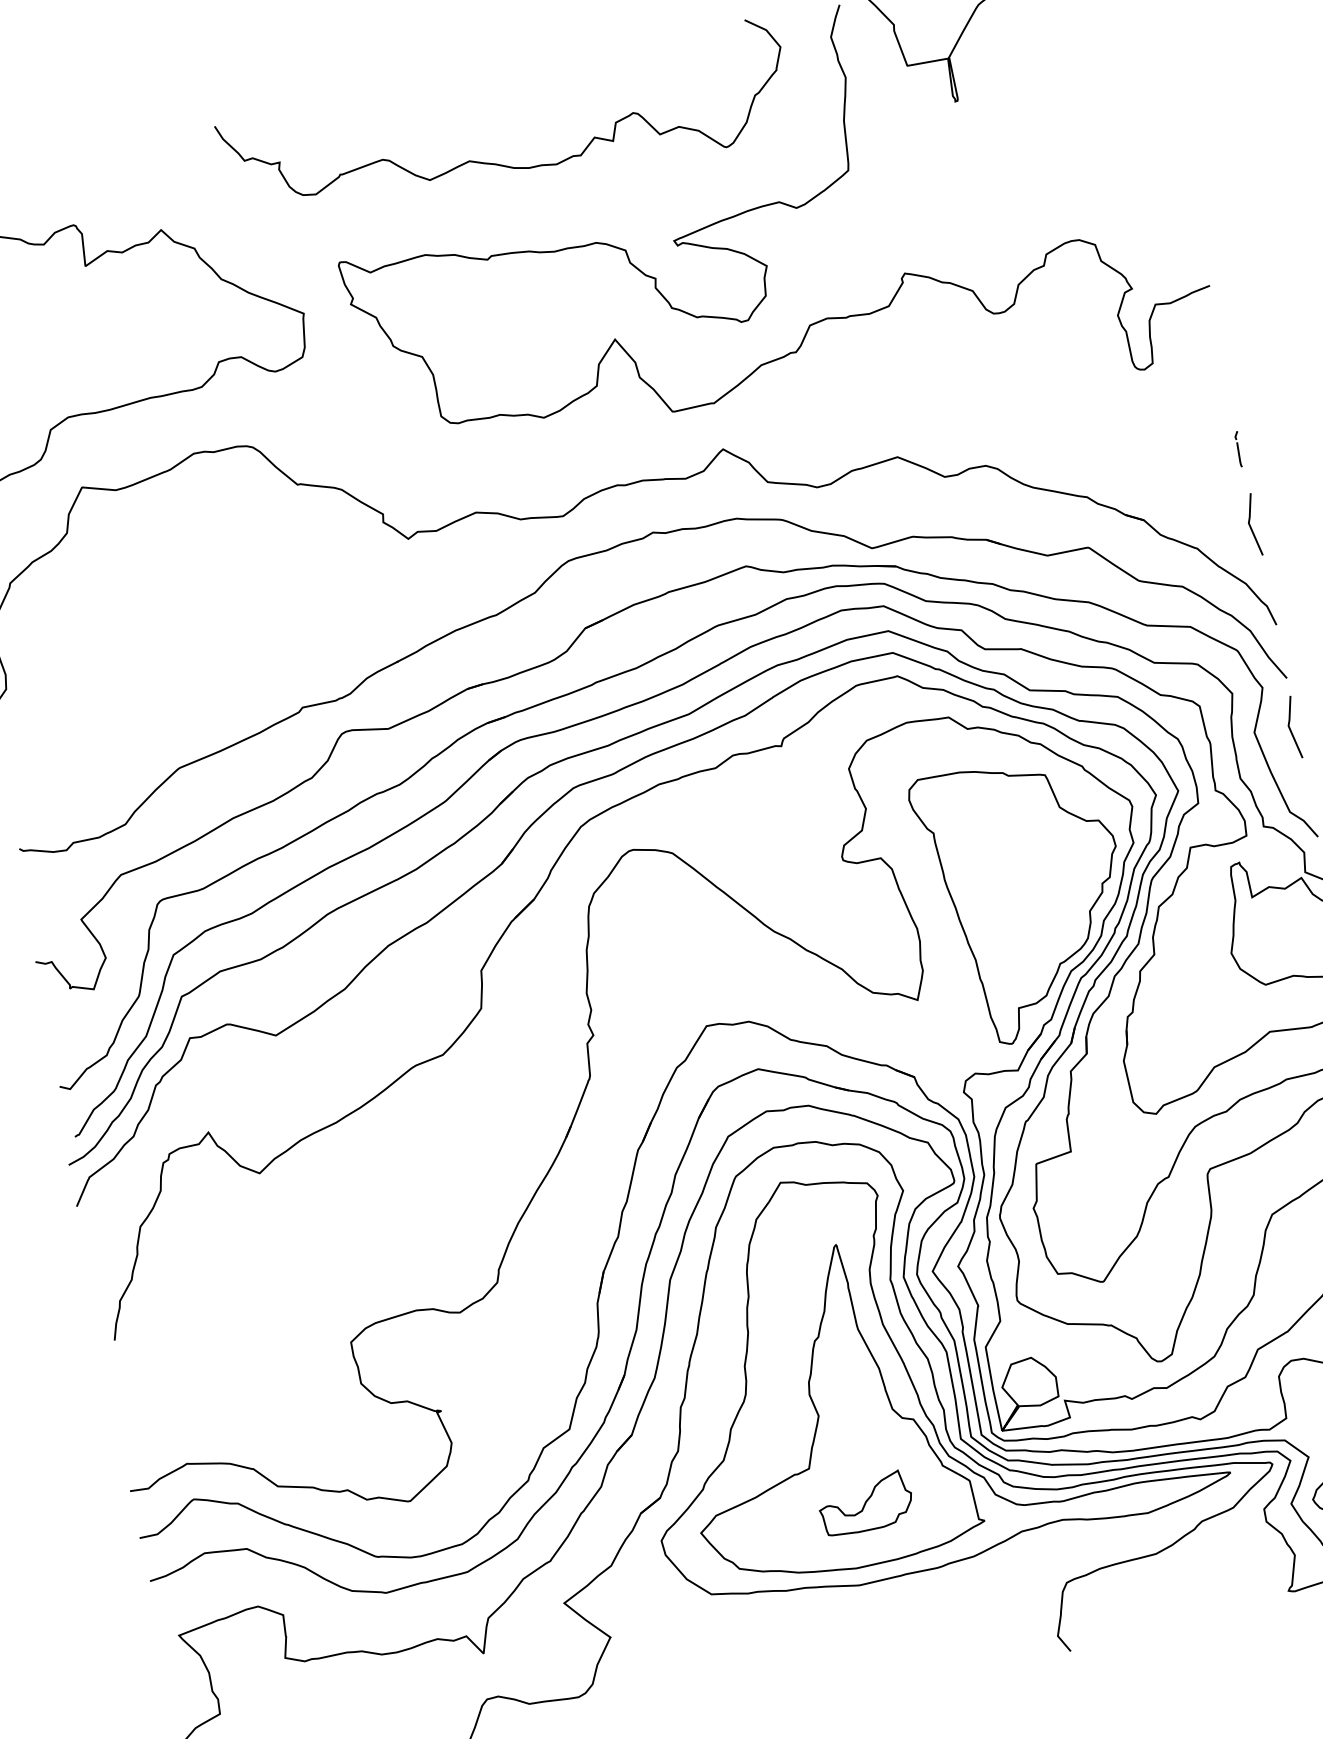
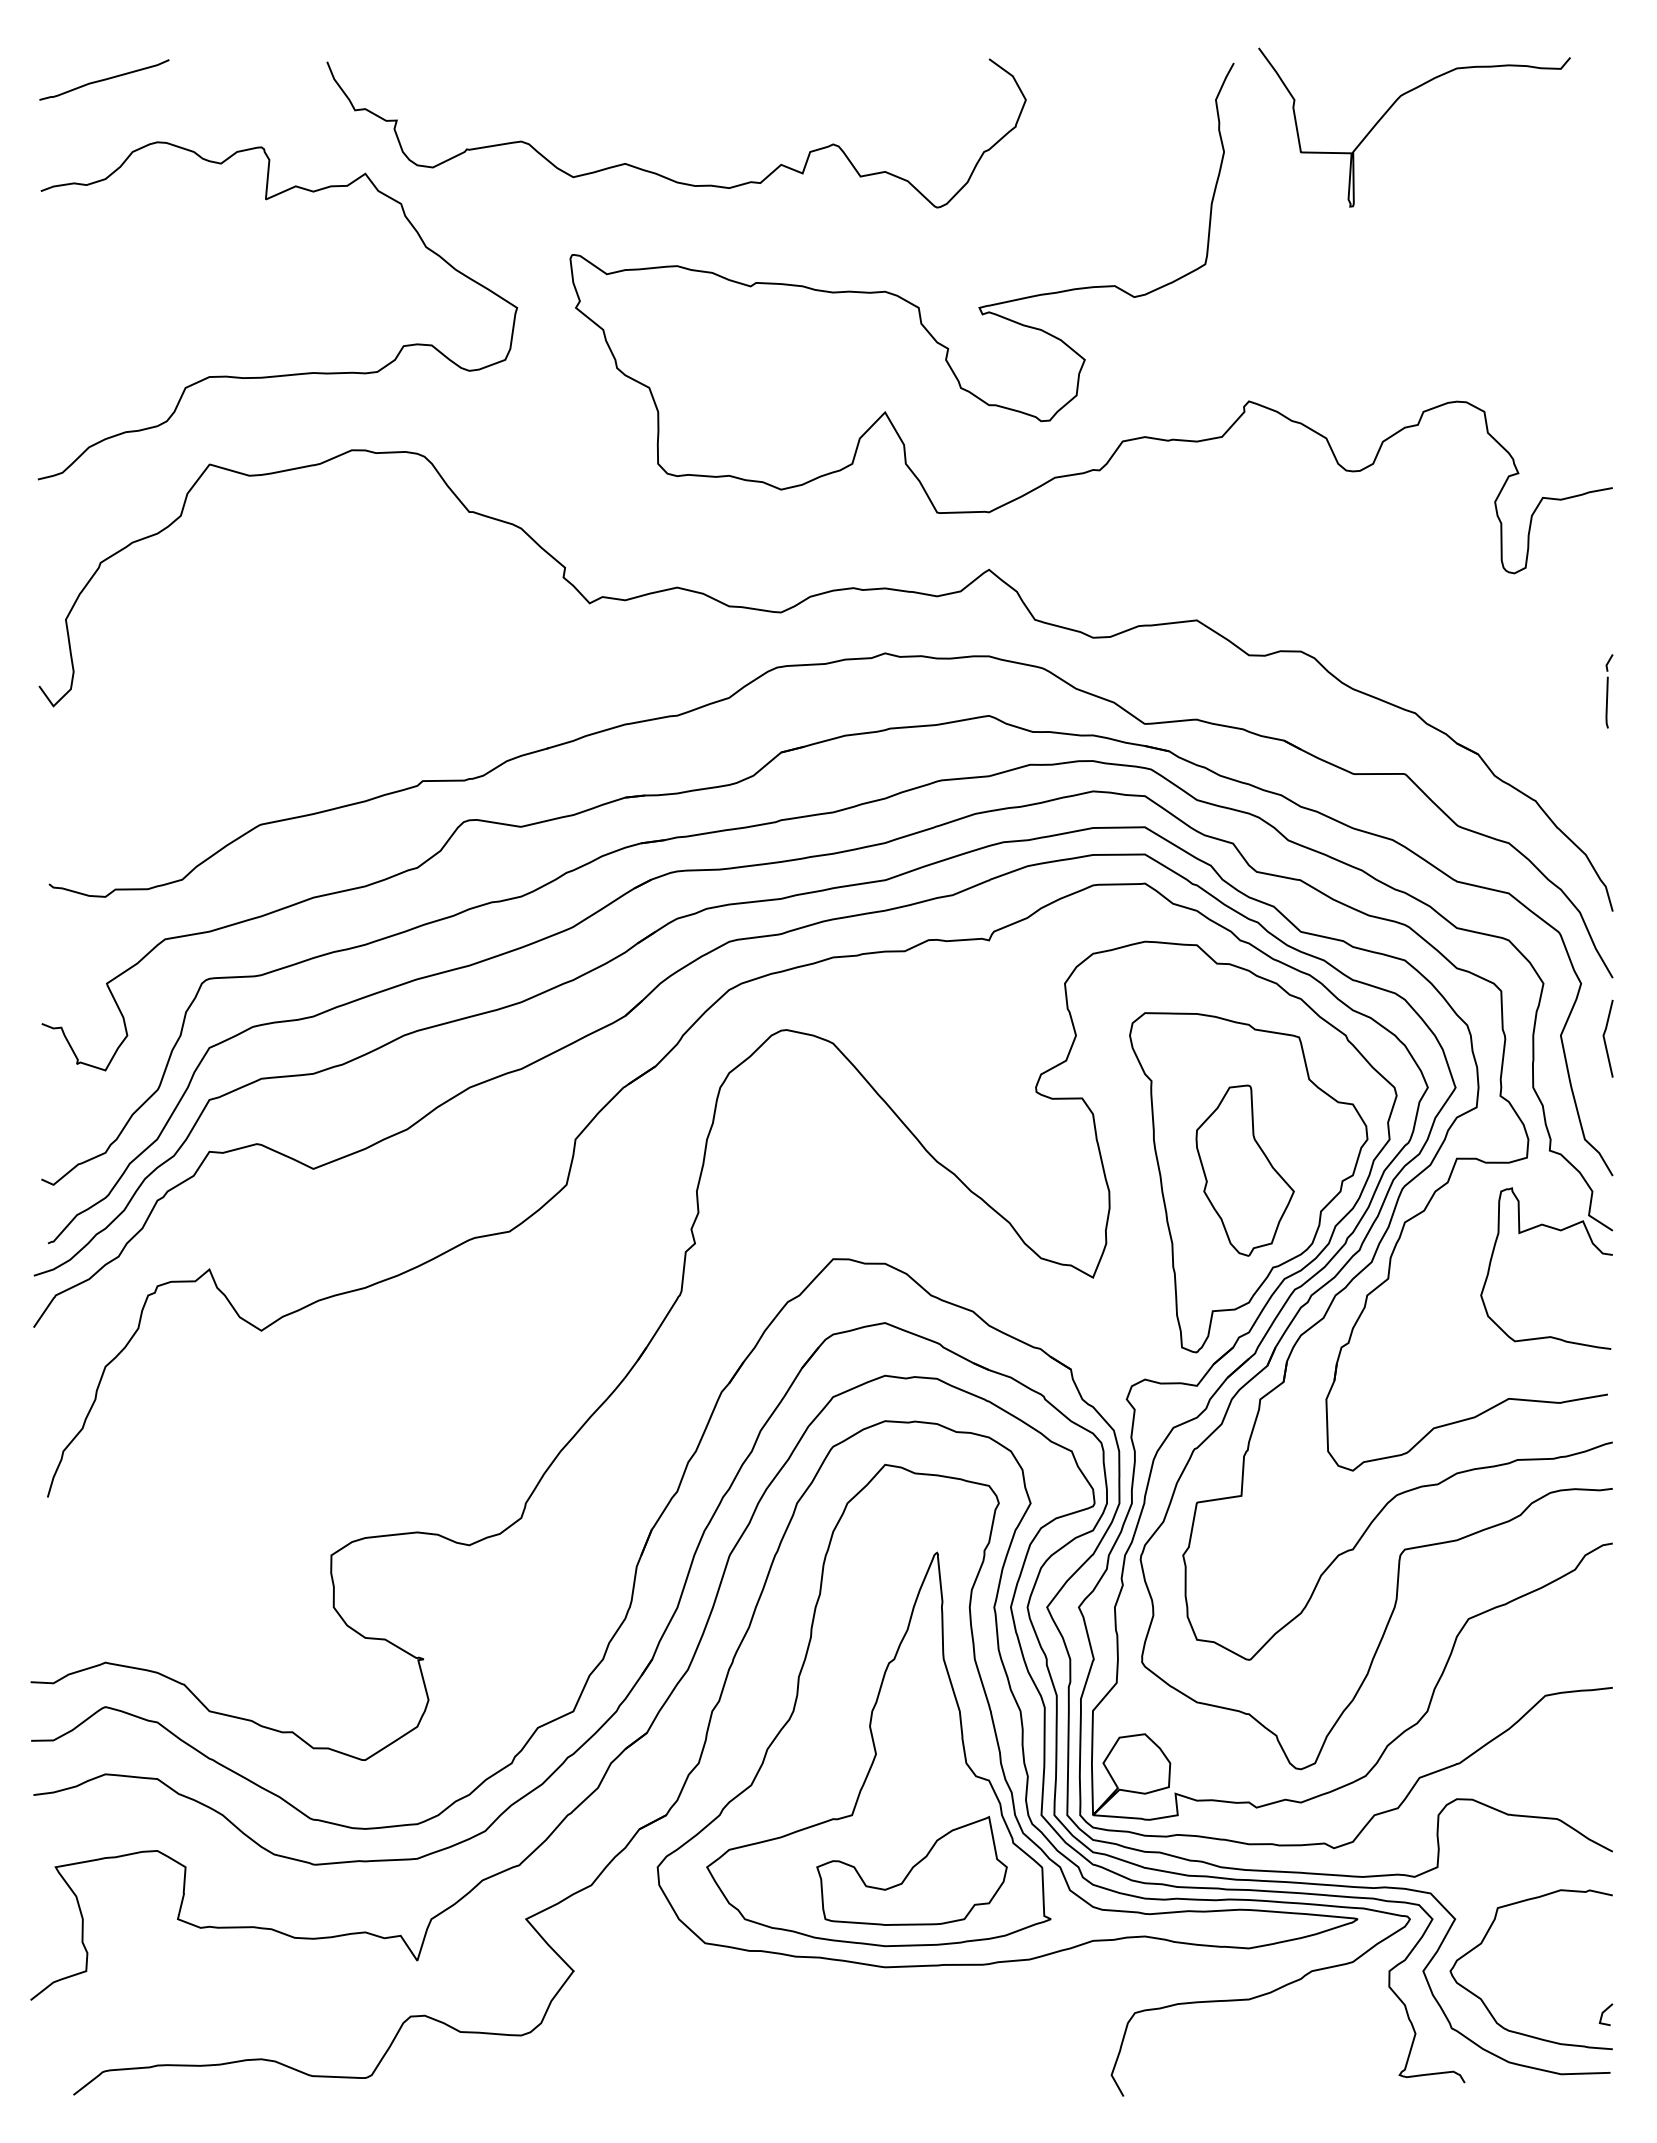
curve: (497, 163) -> (658, 173), moved
part: (1239, 449) -> (1609, 691), size x1.67
line: (1251, 526) -> (1605, 786), removed
part: (1022, 890) -> (1244, 1170), added
part: (865, 1503) -> (911, 1870), size x1.67

